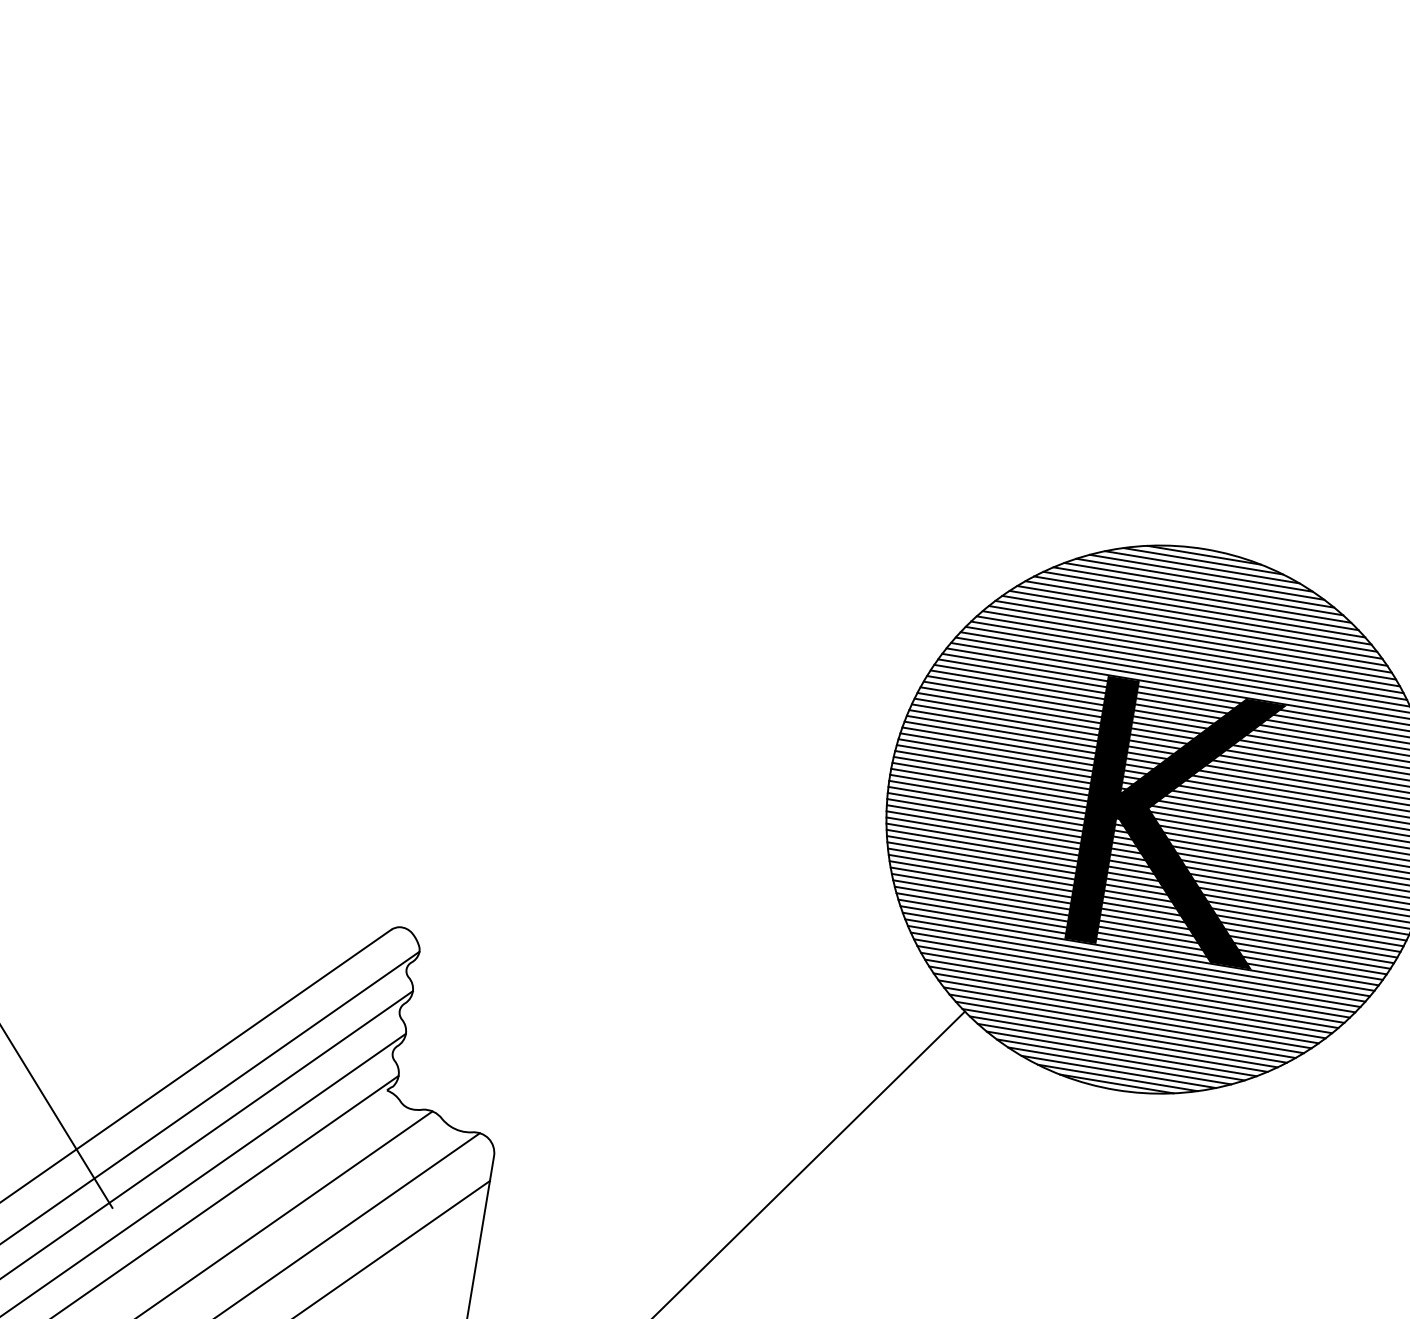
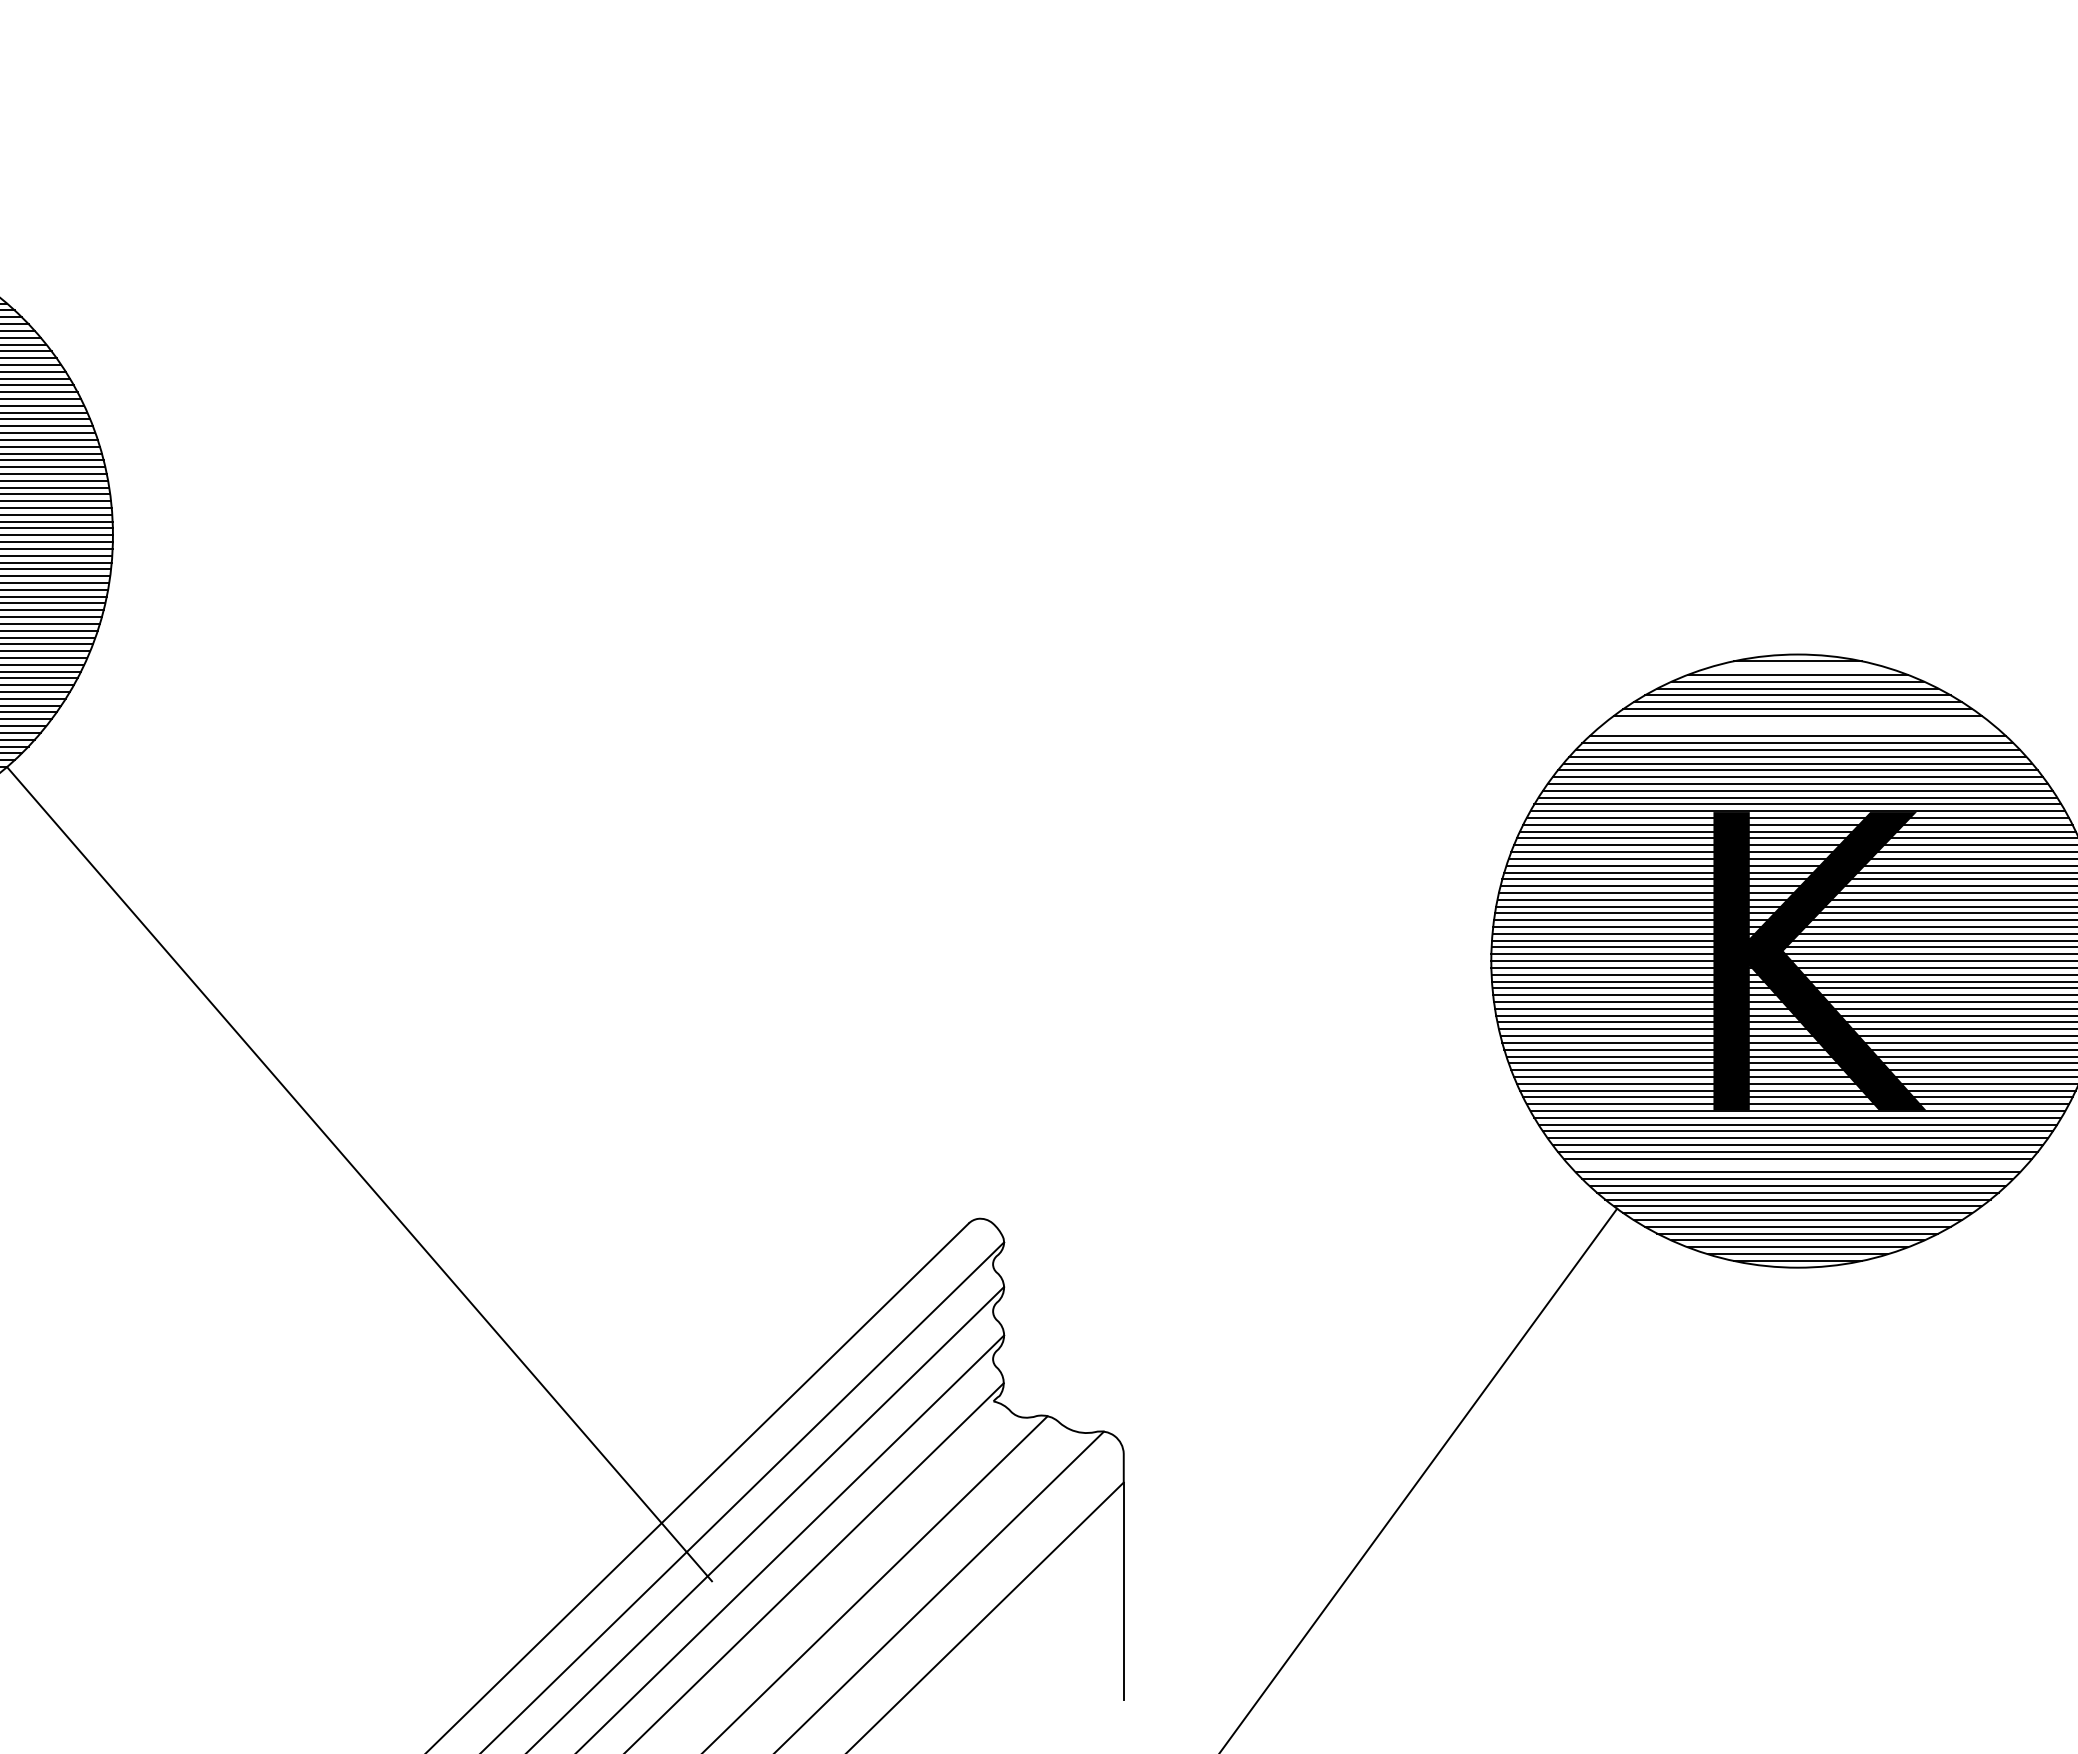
line: (1202, 561) -> (1797, 668), removed
line: (1195, 609) -> (1797, 722), removed
line: (1193, 615) -> (1797, 729), removed
line: (1130, 999) -> (1797, 1165), removed

